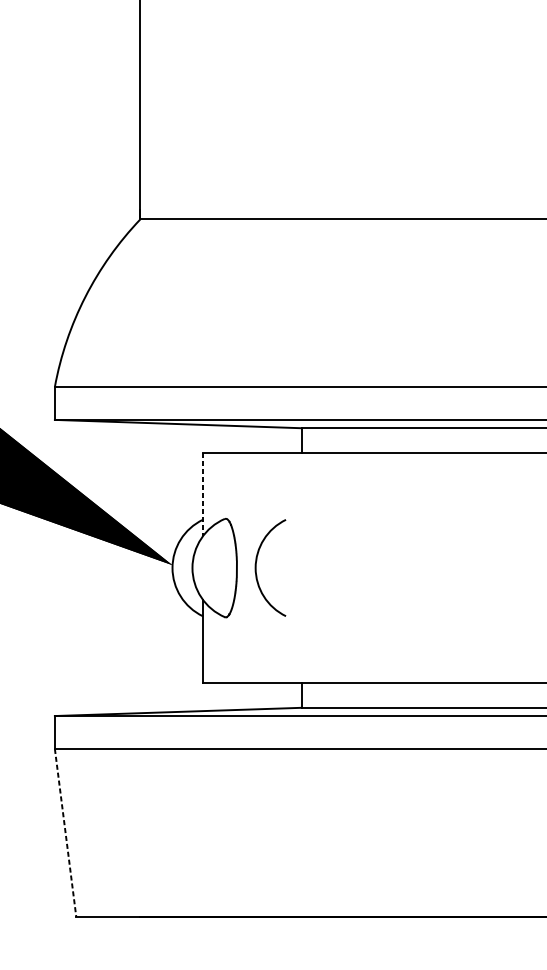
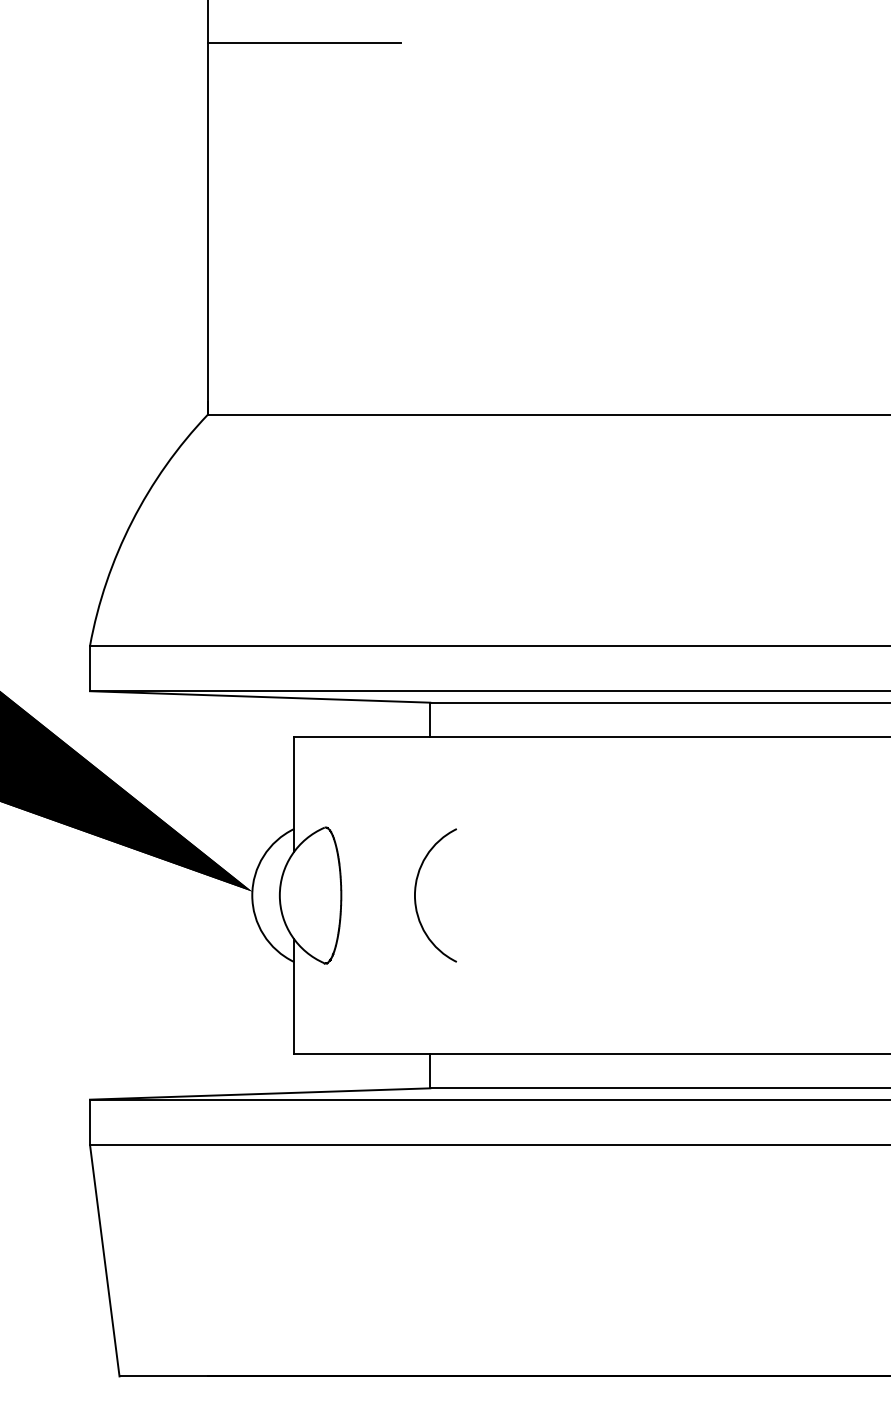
line: (203, 494) -> (294, 794), dashed -> solid
arc: (256, 564) -> (416, 890), moved
line: (65, 832) -> (104, 1260), dashed -> solid

